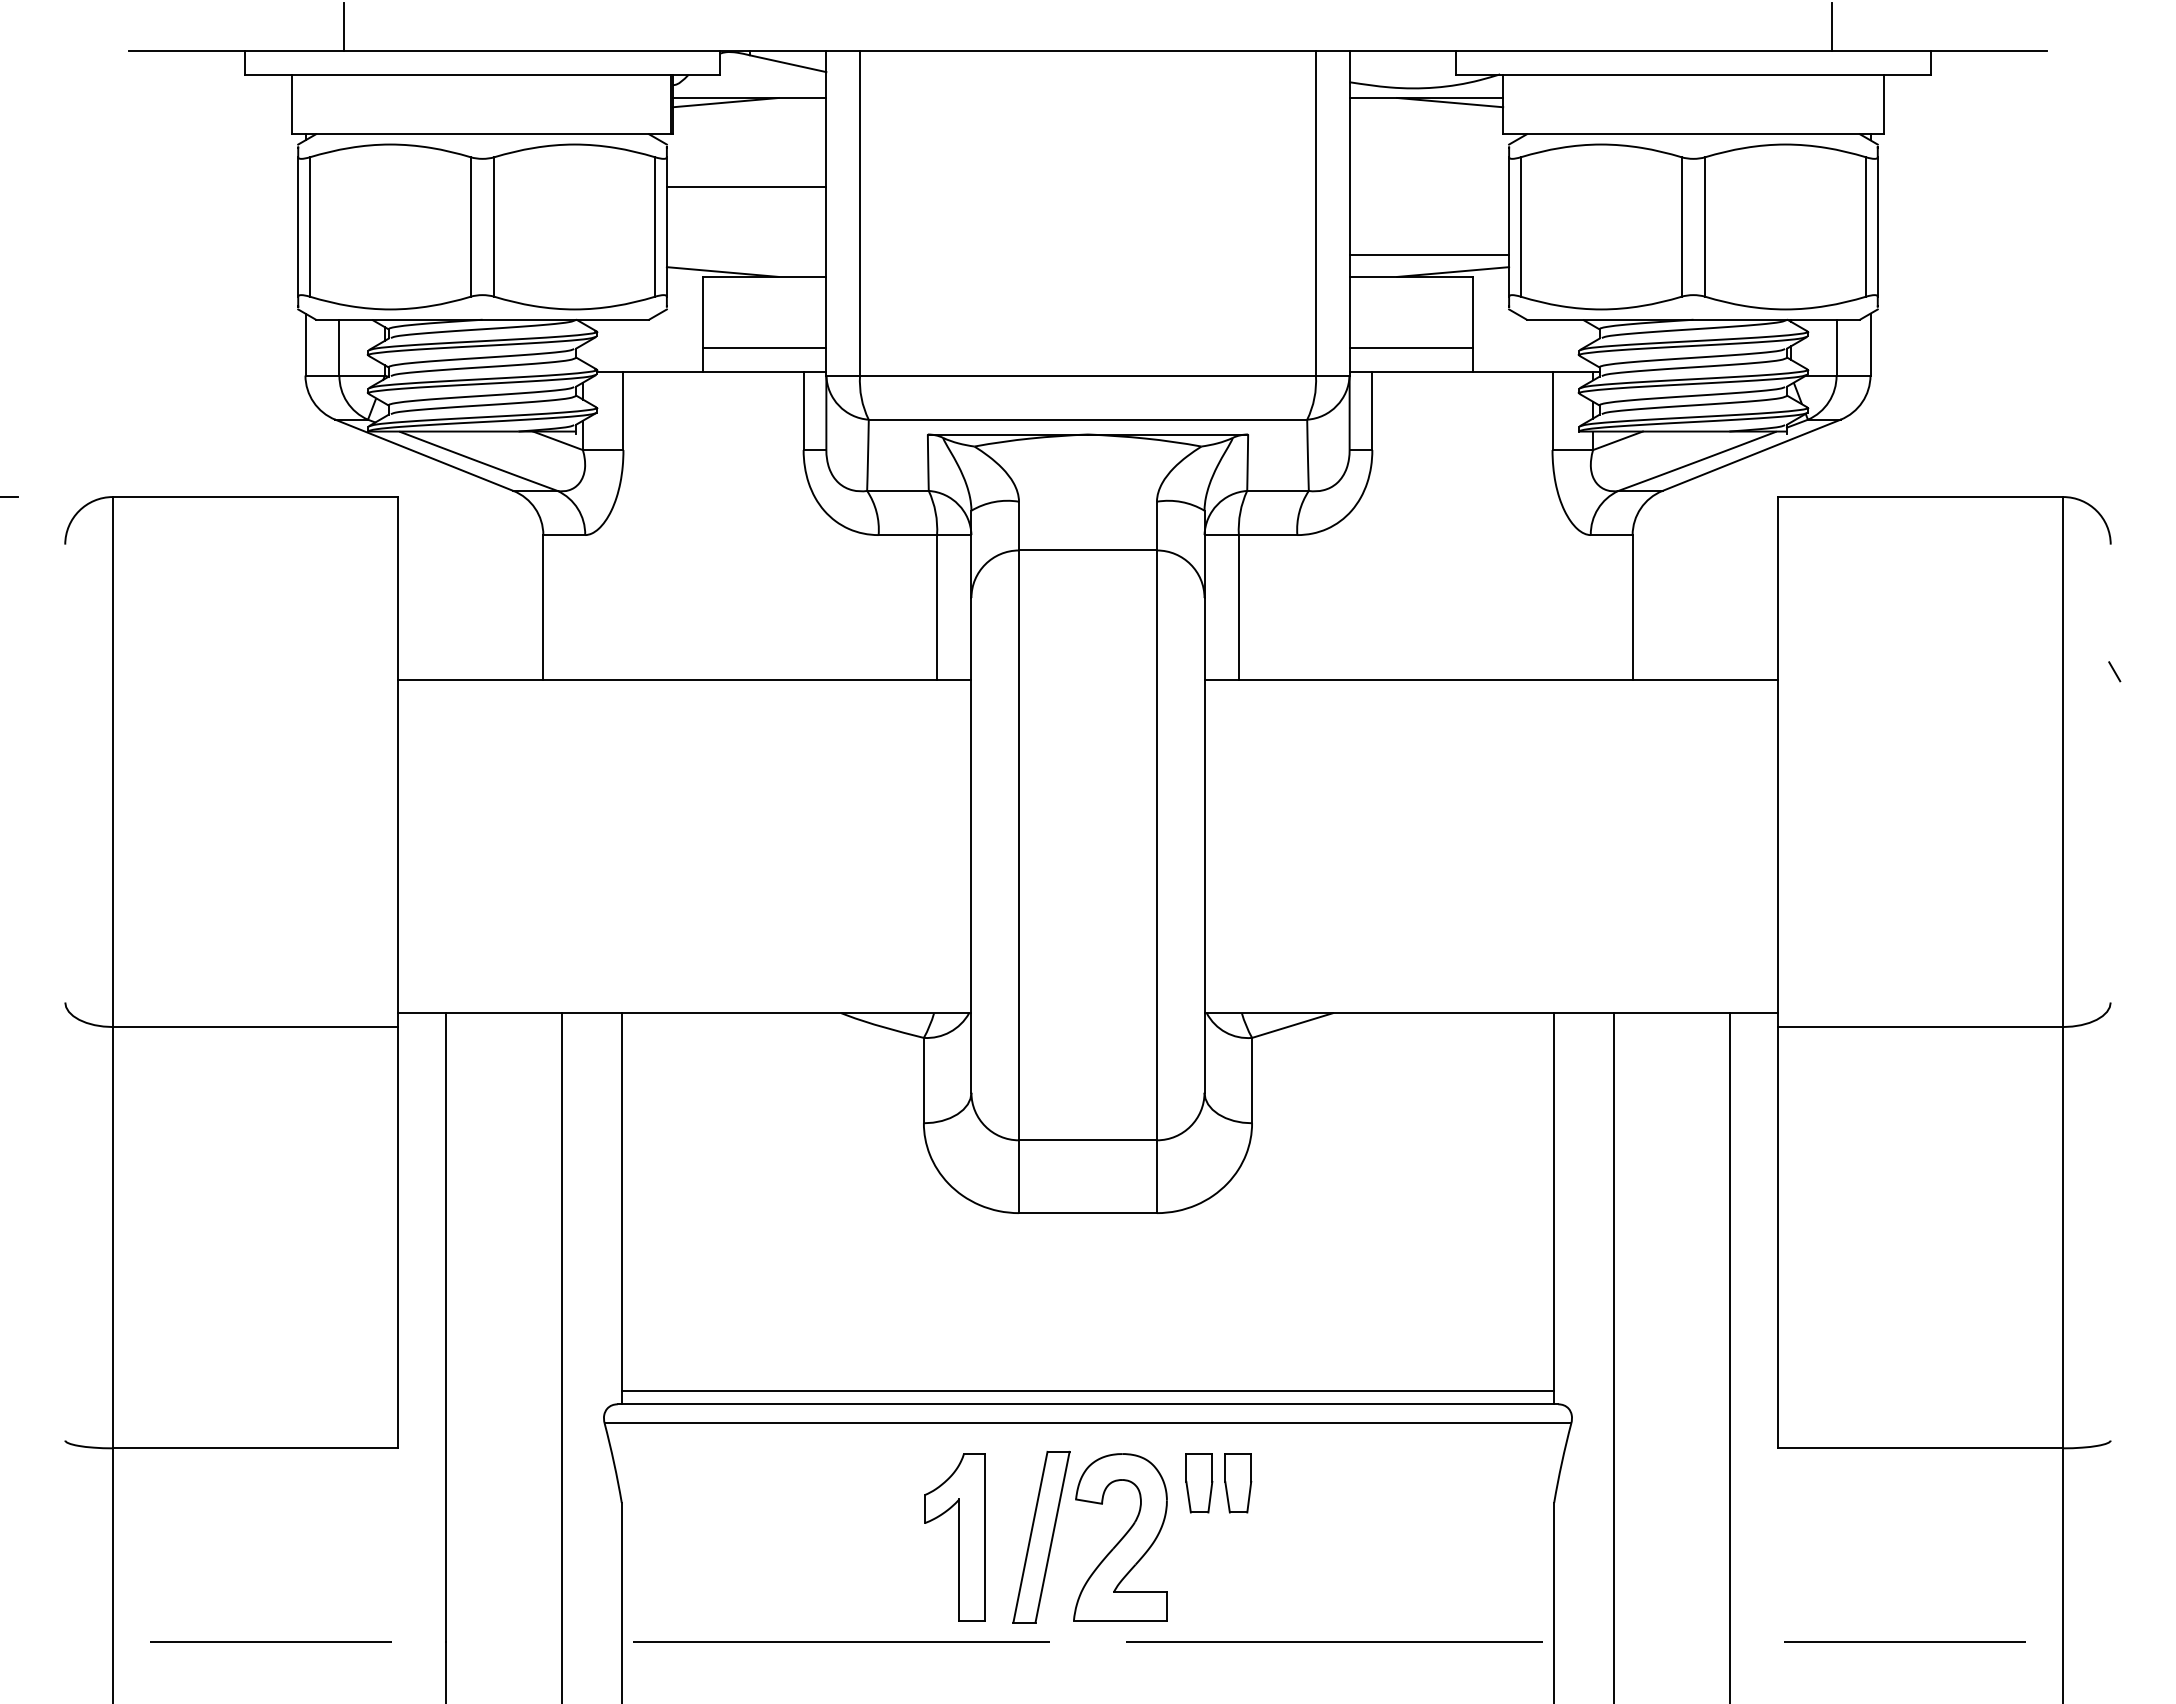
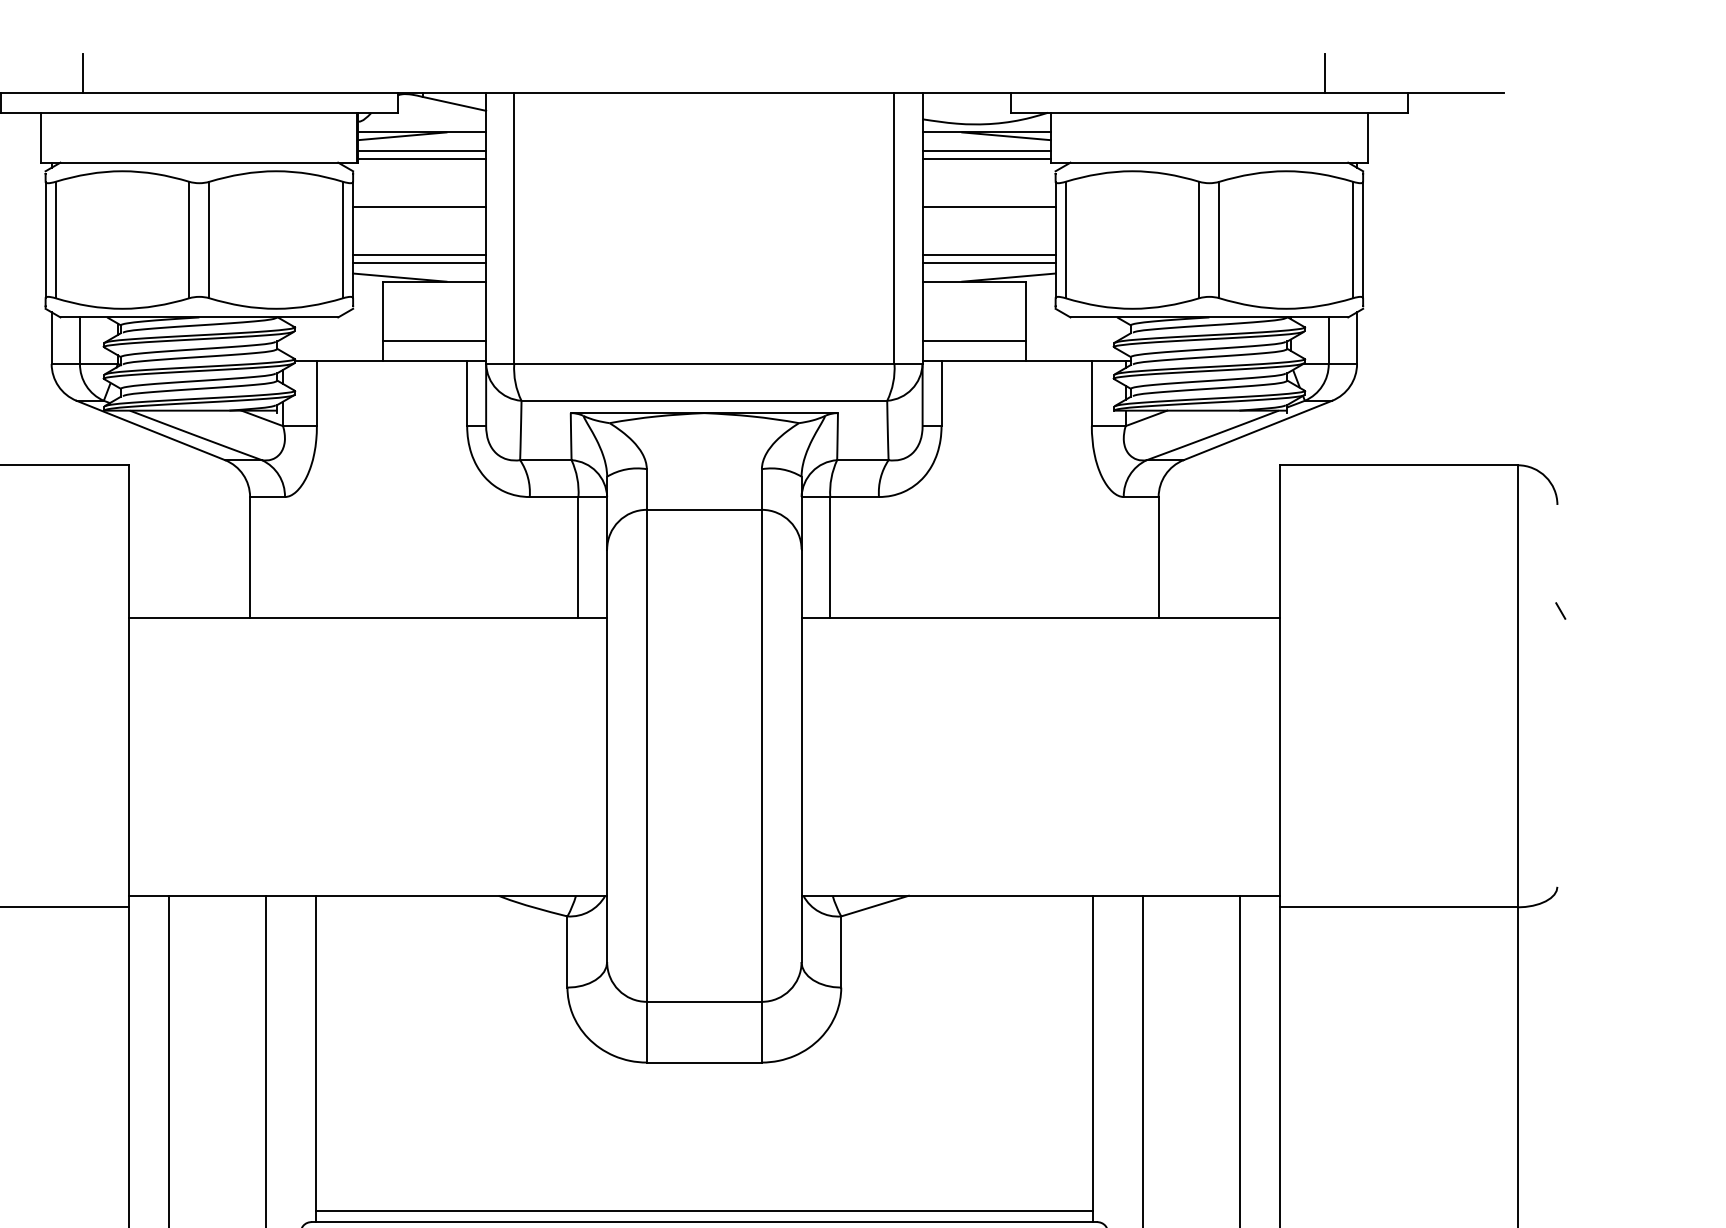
line: (749, 120) -> (422, 151), added
line: (1426, 120) -> (986, 151), added
line: (749, 129) -> (422, 158), added
line: (1426, 129) -> (986, 158), added
line: (1429, 187) -> (989, 207), added
line: (746, 245) -> (419, 255), added
line: (1429, 245) -> (989, 255), added
line: (746, 254) -> (419, 262), added

